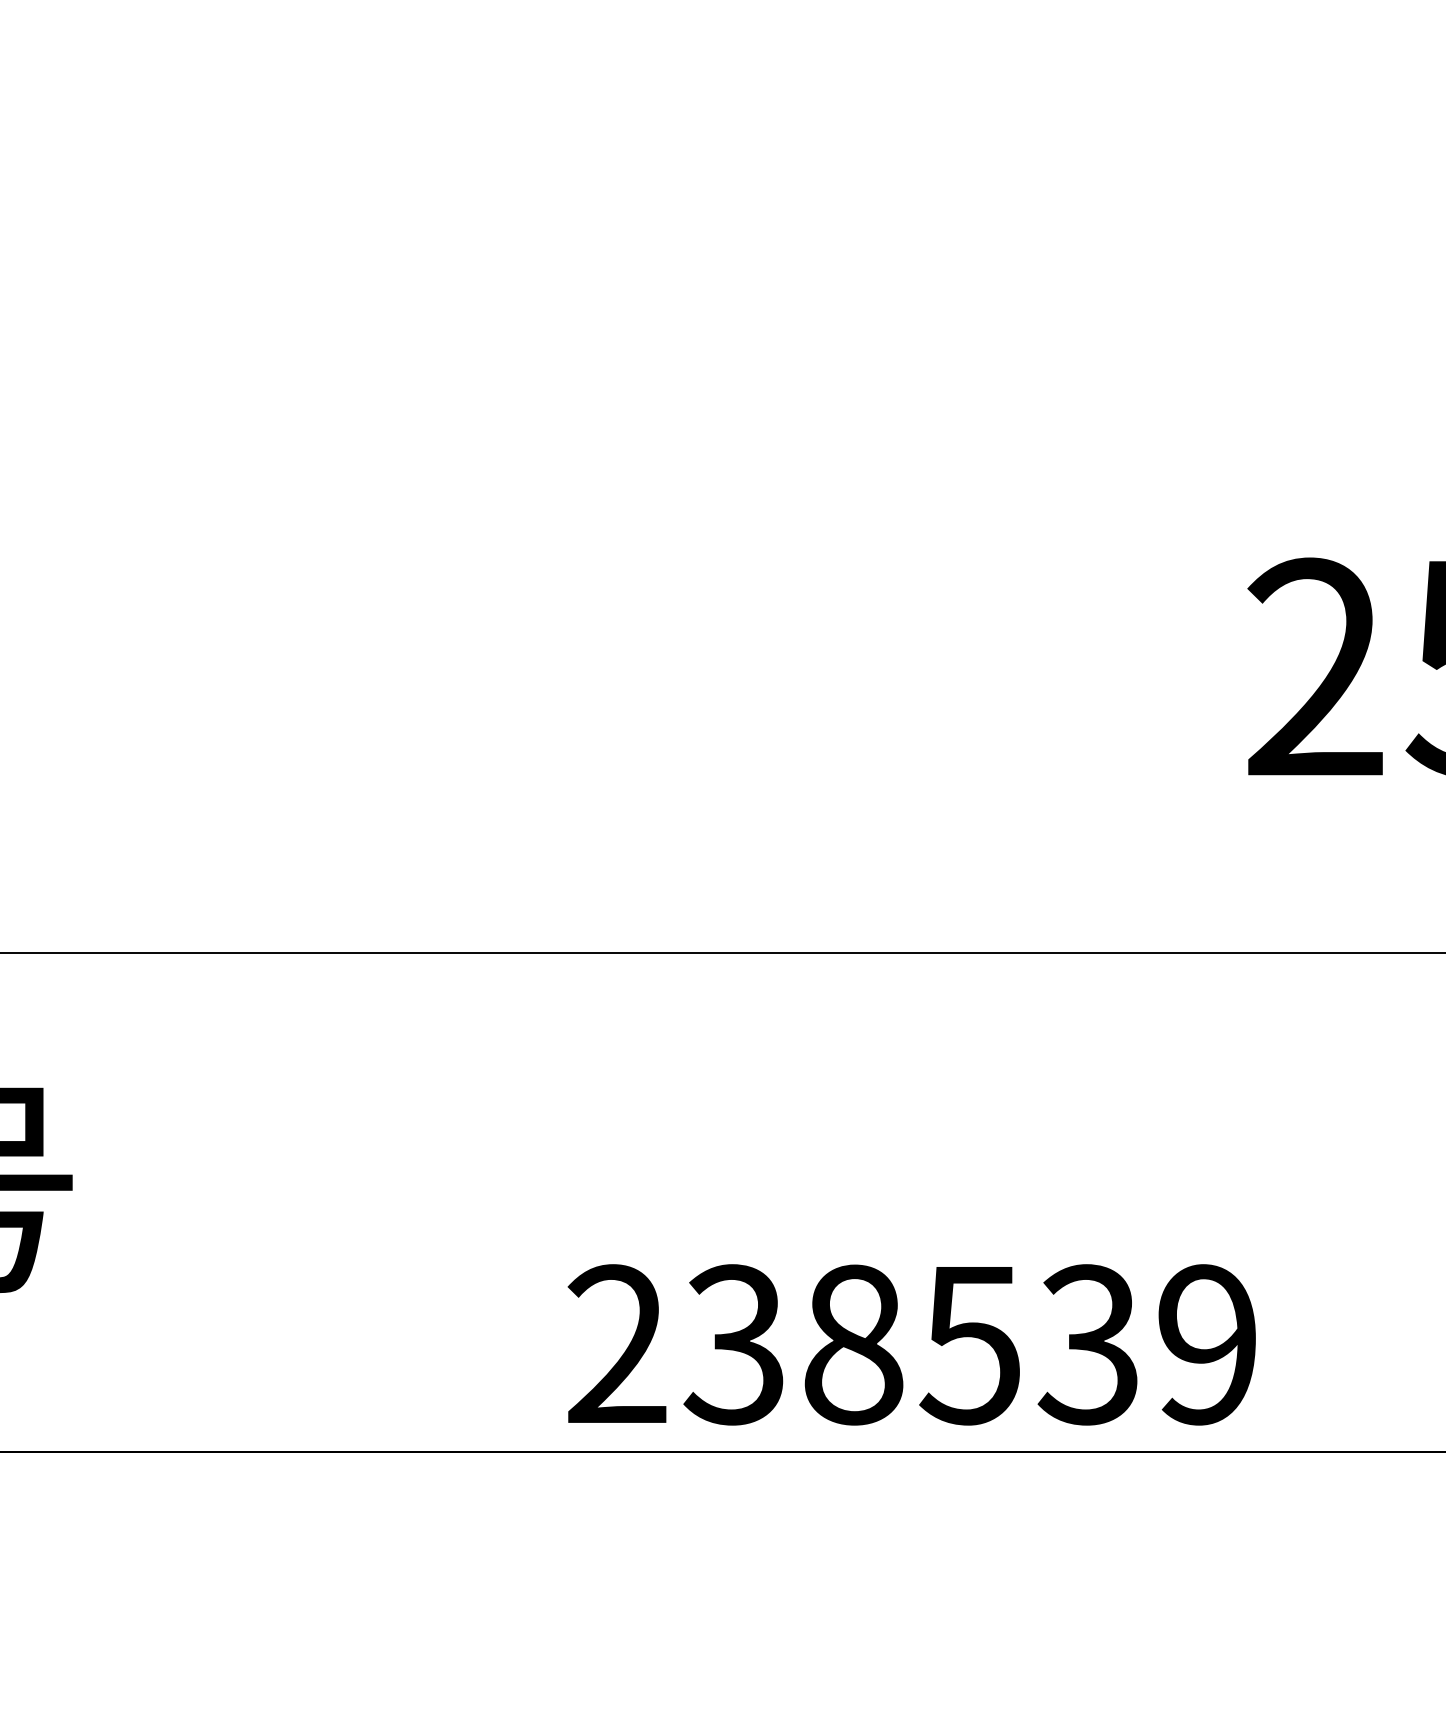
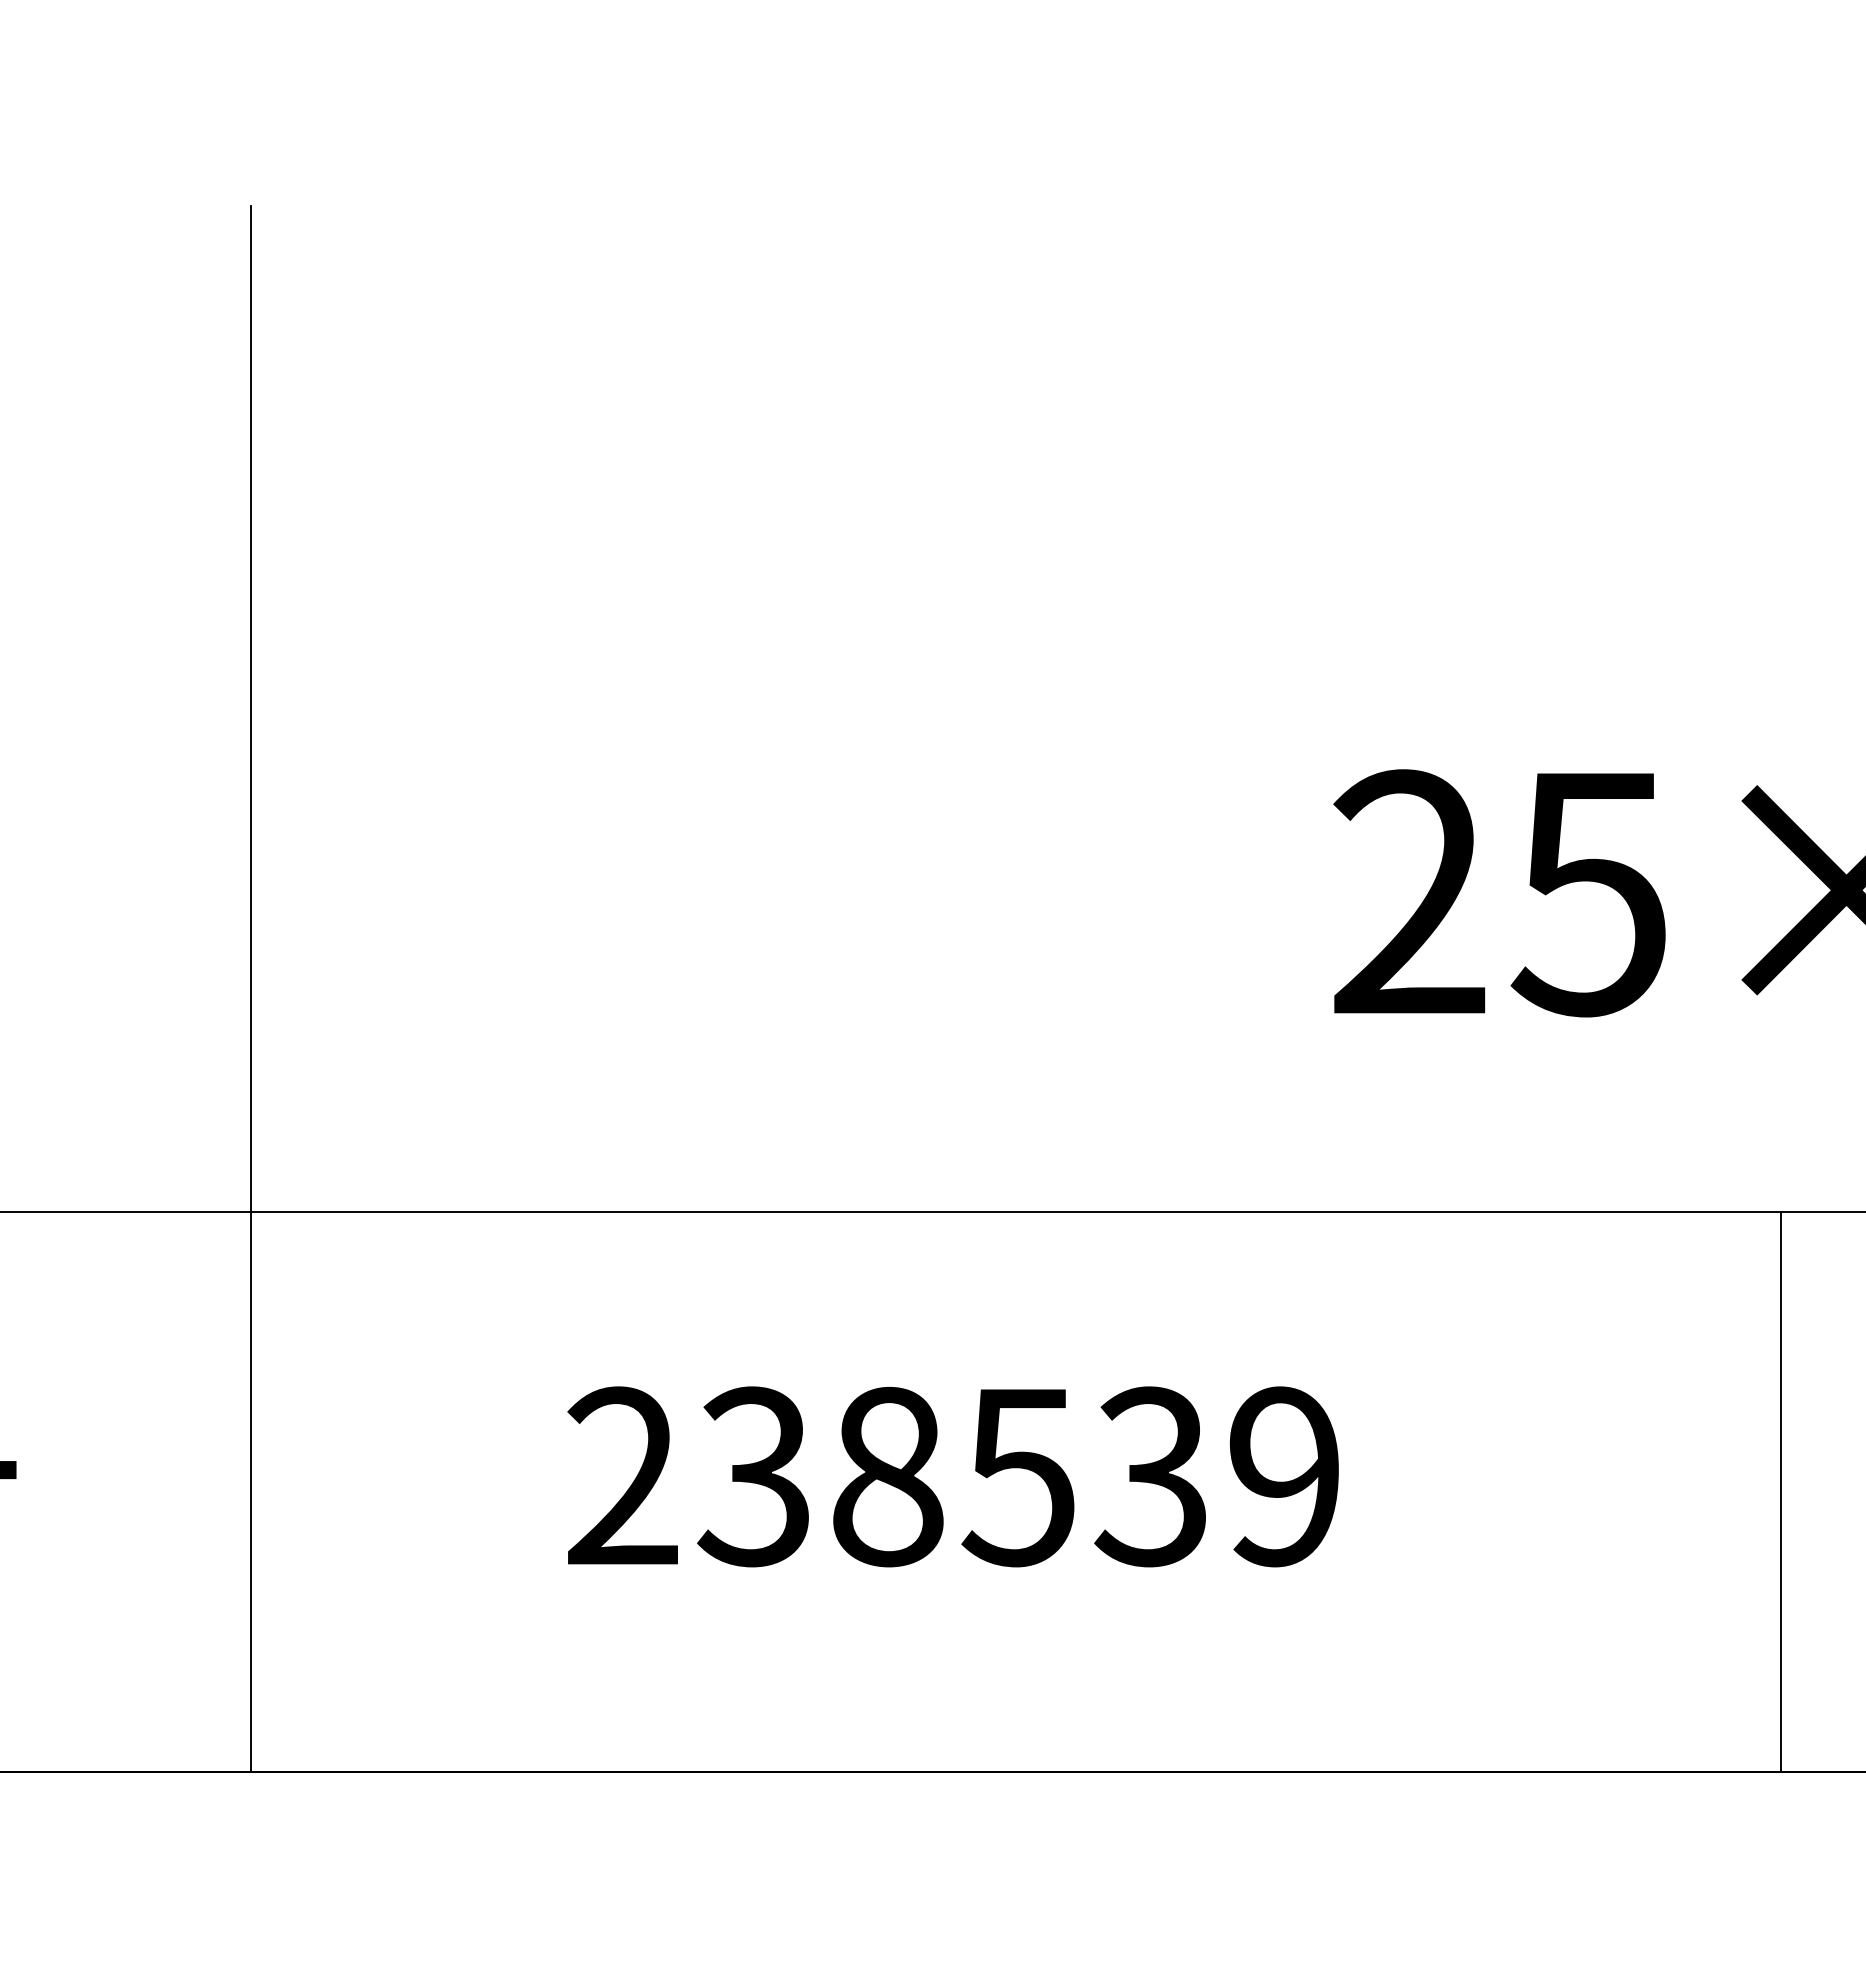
line: (282, 753) -> (251, 988), added
text: (911, 1344) -> (952, 1476), moved

